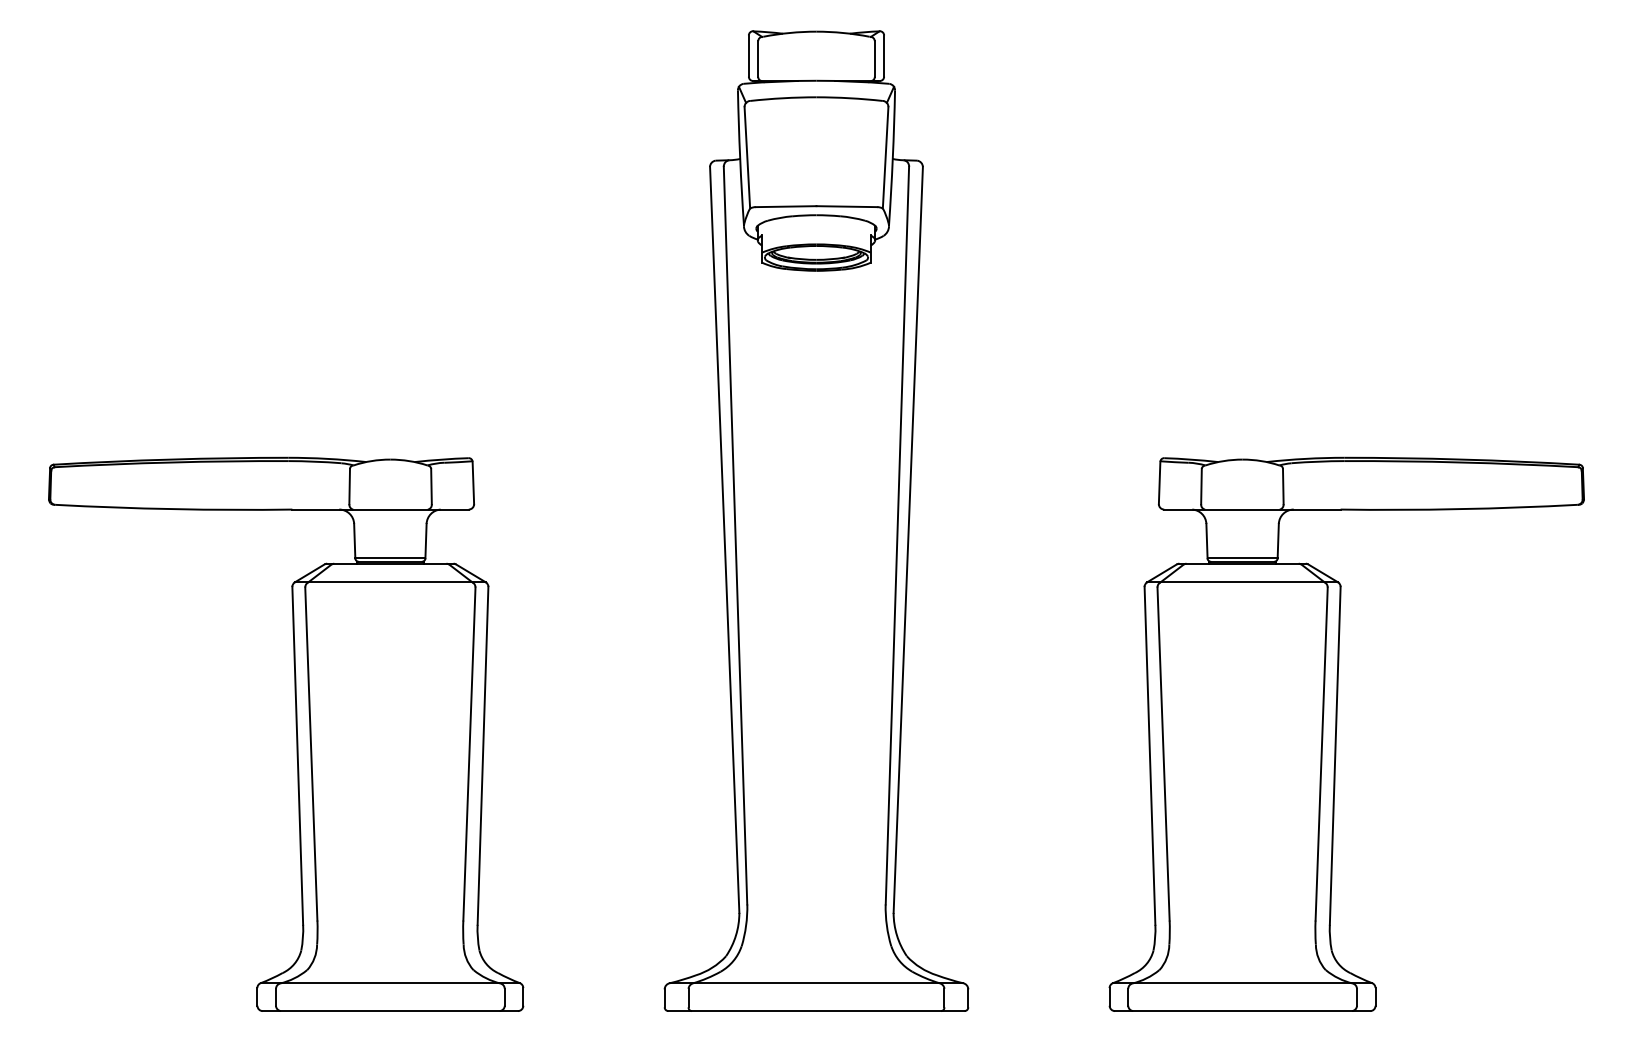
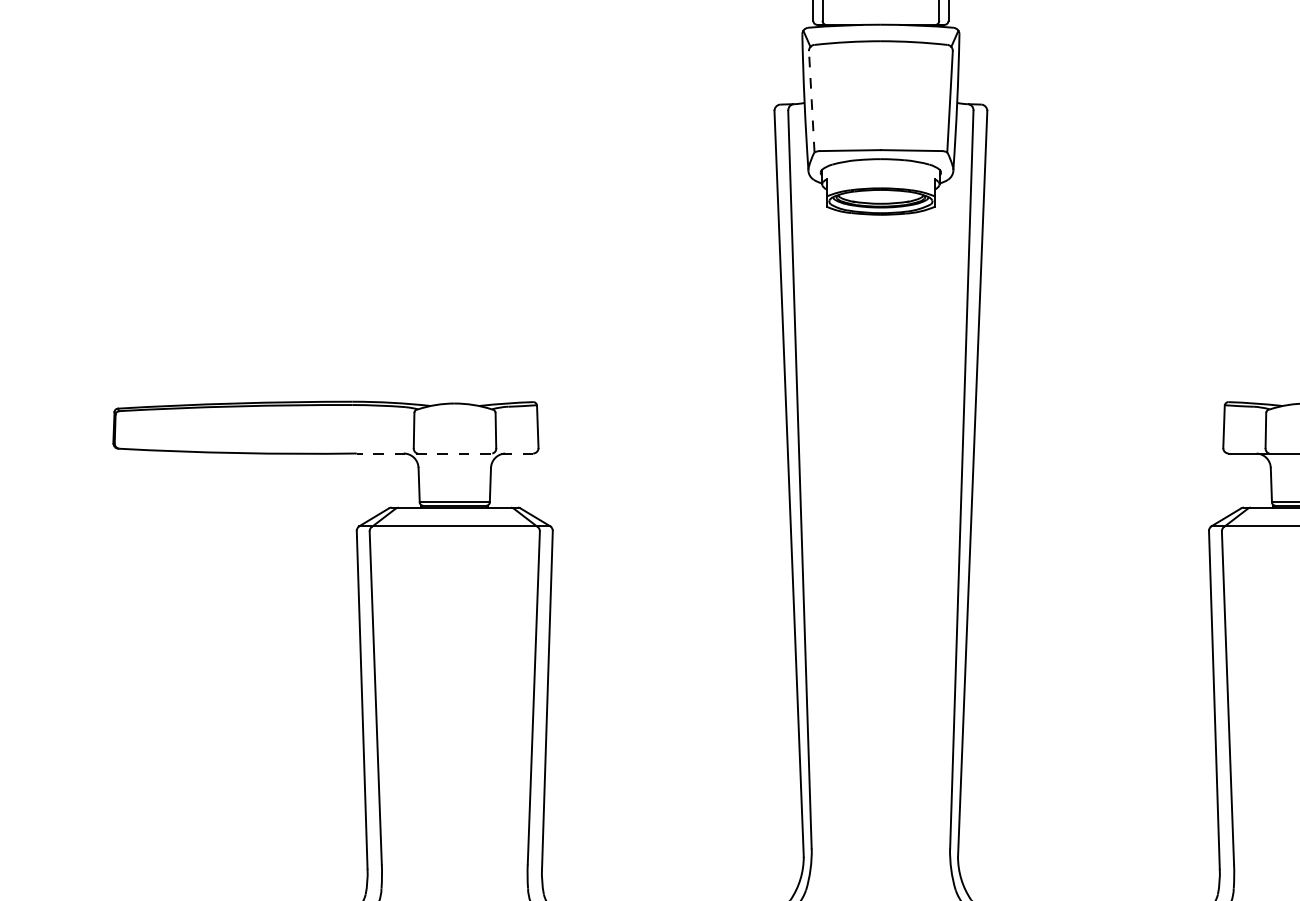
line: (747, 157) -> (811, 101), solid -> dashed
line: (380, 509) -> (444, 453), solid -> dashed

